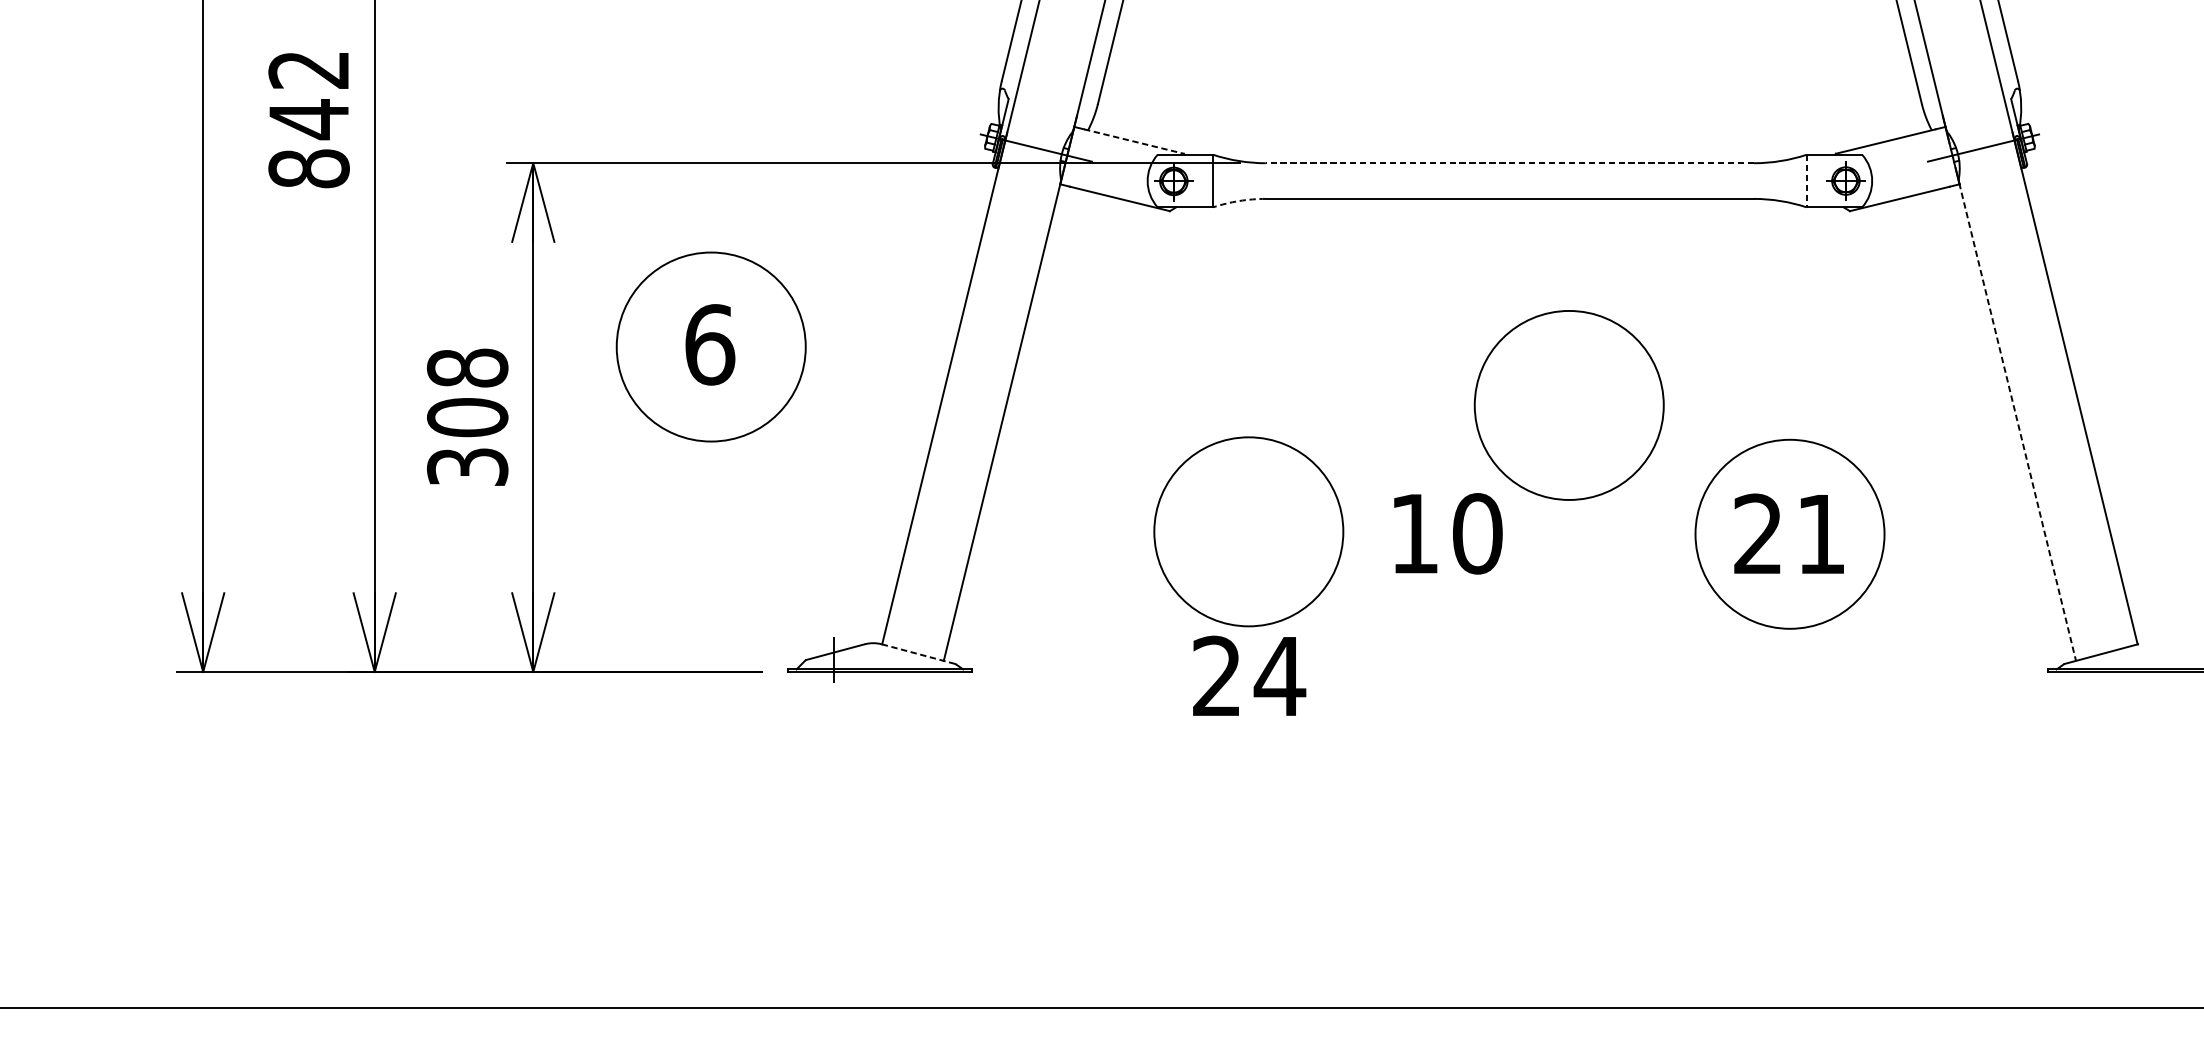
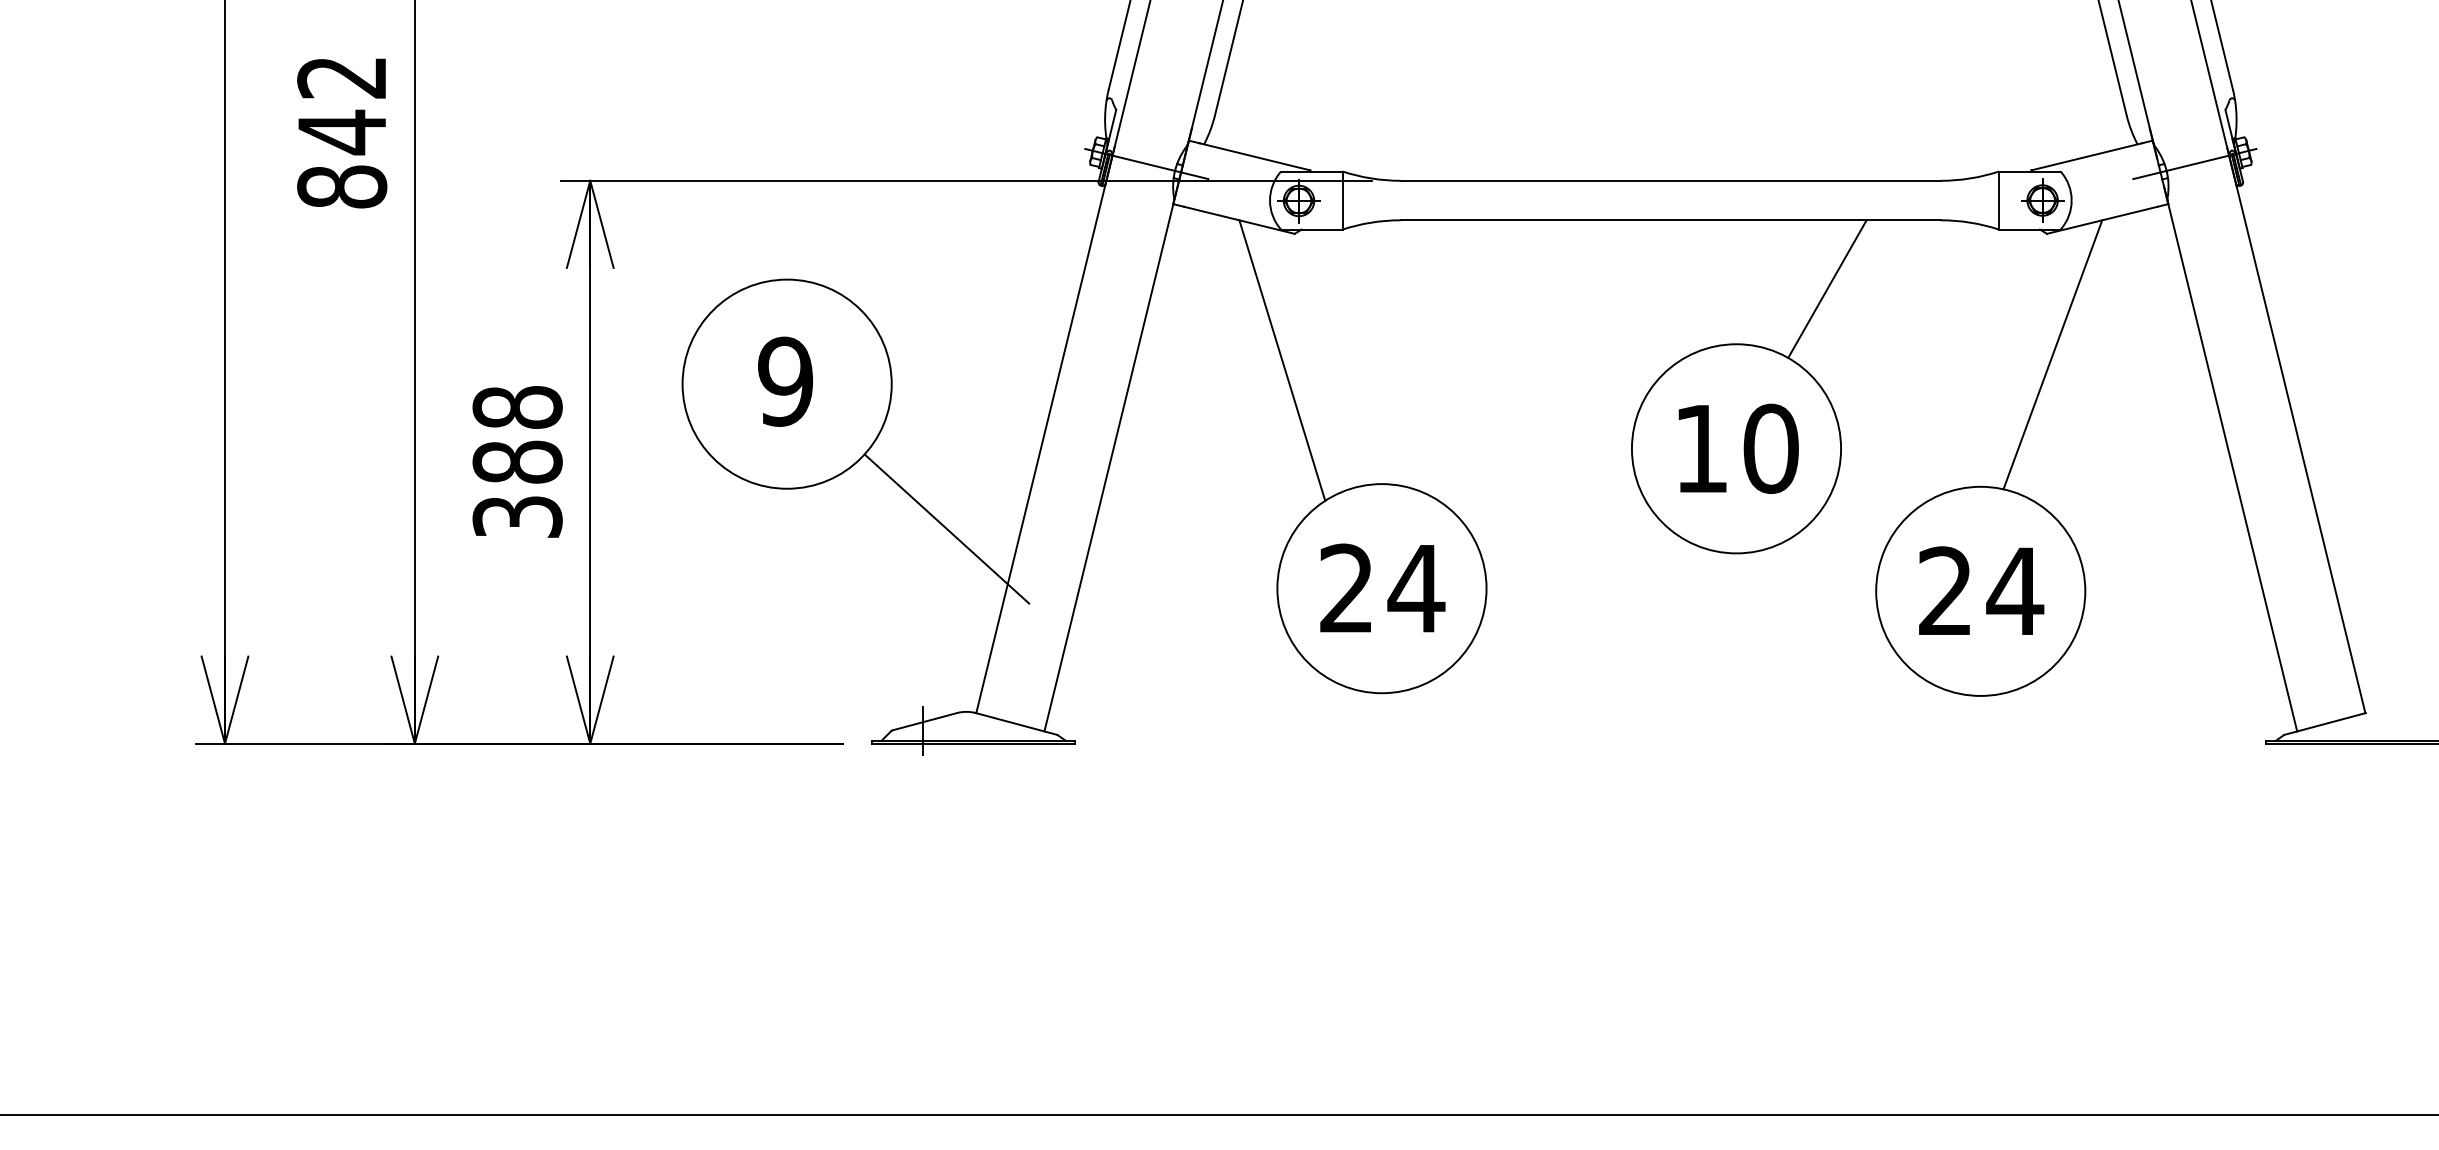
line: (1133, 141) -> (1254, 156), dashed -> solid
line: (1509, 162) -> (1670, 180), dashed -> solid
line: (1806, 181) -> (1999, 201), dashed -> solid
arc: (1239, 200) -> (1371, 222), dashed -> solid
line: (1651, 260) -> (1827, 288), added
line: (1854, 320) -> (2052, 354), added
line: (1158, 325) -> (1282, 360), added
text: (709, 344) -> (785, 381), 6 -> 9
text: (467, 416) -> (517, 461), 308 -> 388
line: (2017, 422) -> (2232, 467), dashed -> solid
line: (855, 477) -> (946, 528), added
text: (1448, 533) -> (1738, 448), moved
text: (1821, 533) -> (2015, 590), 21 -> 24
line: (918, 653) -> (1016, 723), dashed -> solid
text: (1249, 675) -> (1382, 587), moved

